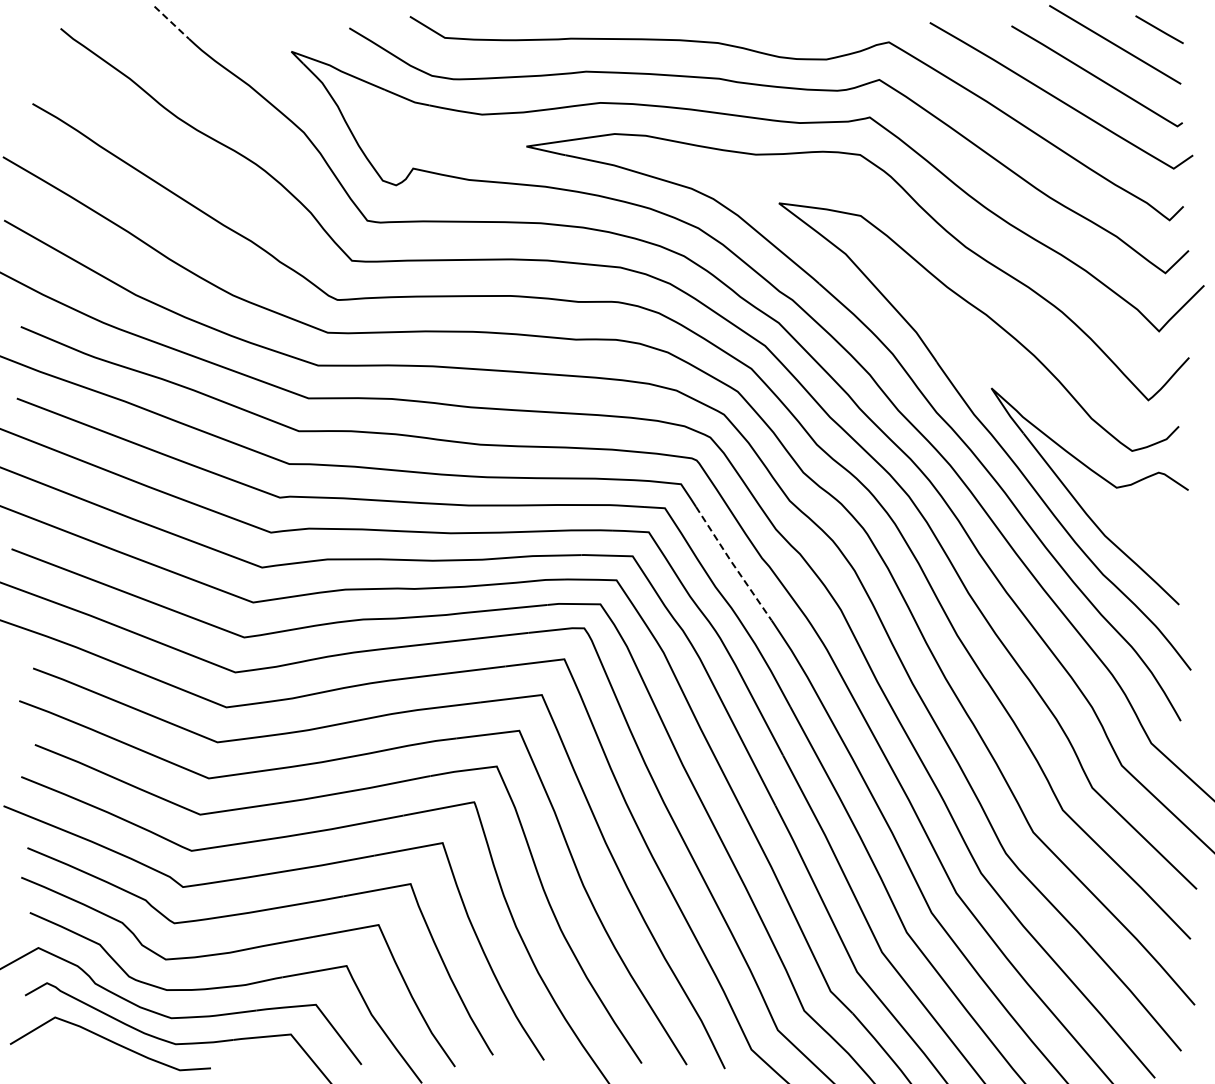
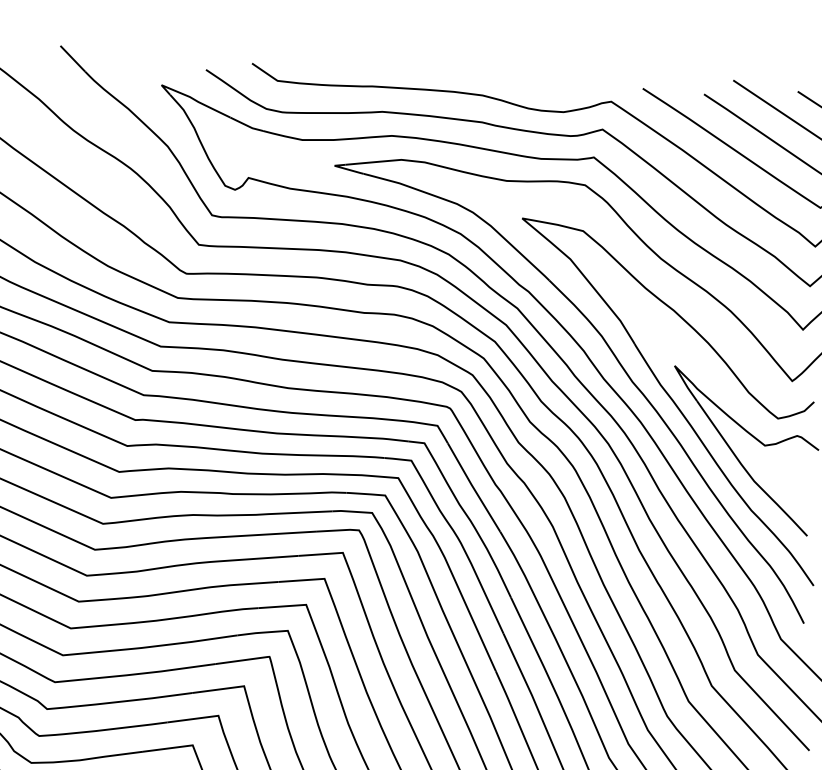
line: (172, 23) -> (73, 59), dashed -> solid
line: (733, 564) -> (473, 488), dashed -> solid

